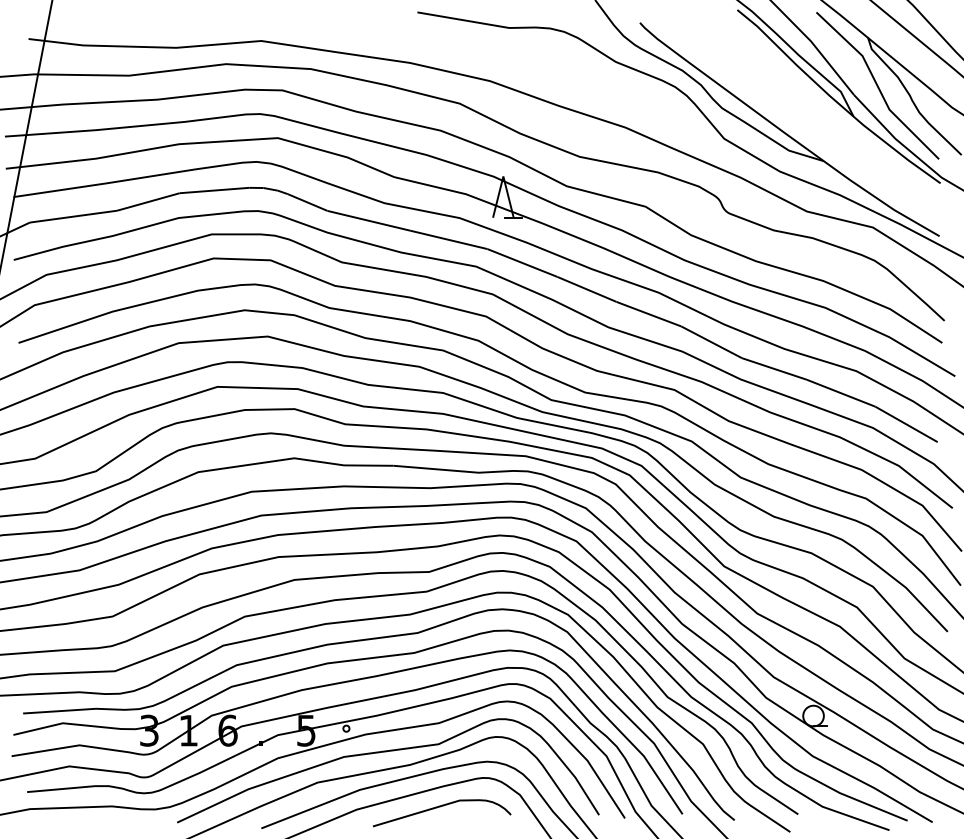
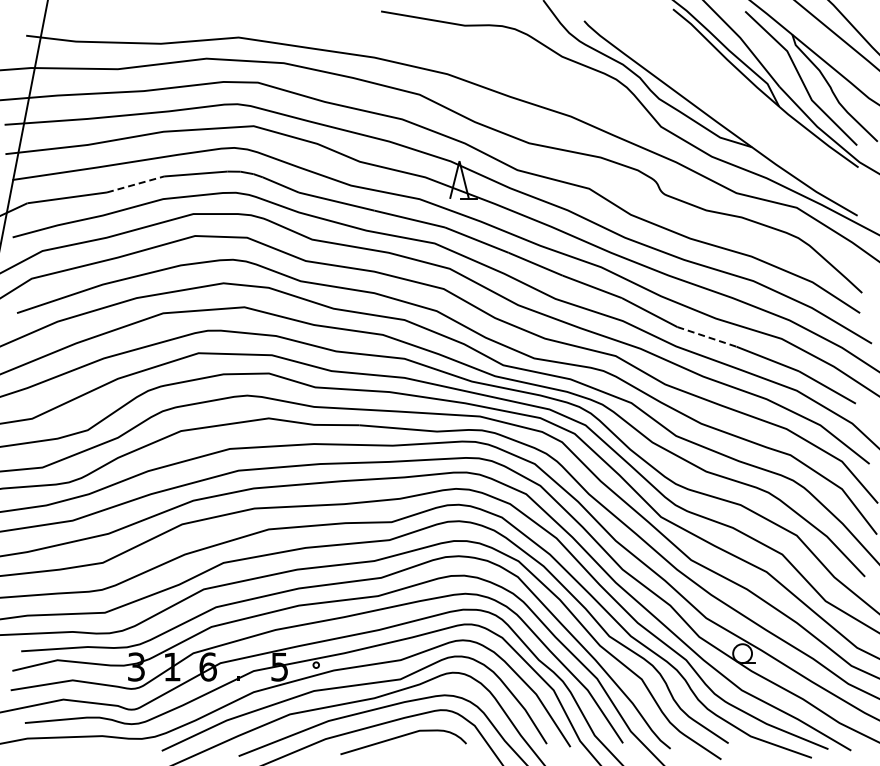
line: (148, 202) -> (135, 184), solid -> dashed
line: (775, 369) -> (707, 337), solid -> dashed

